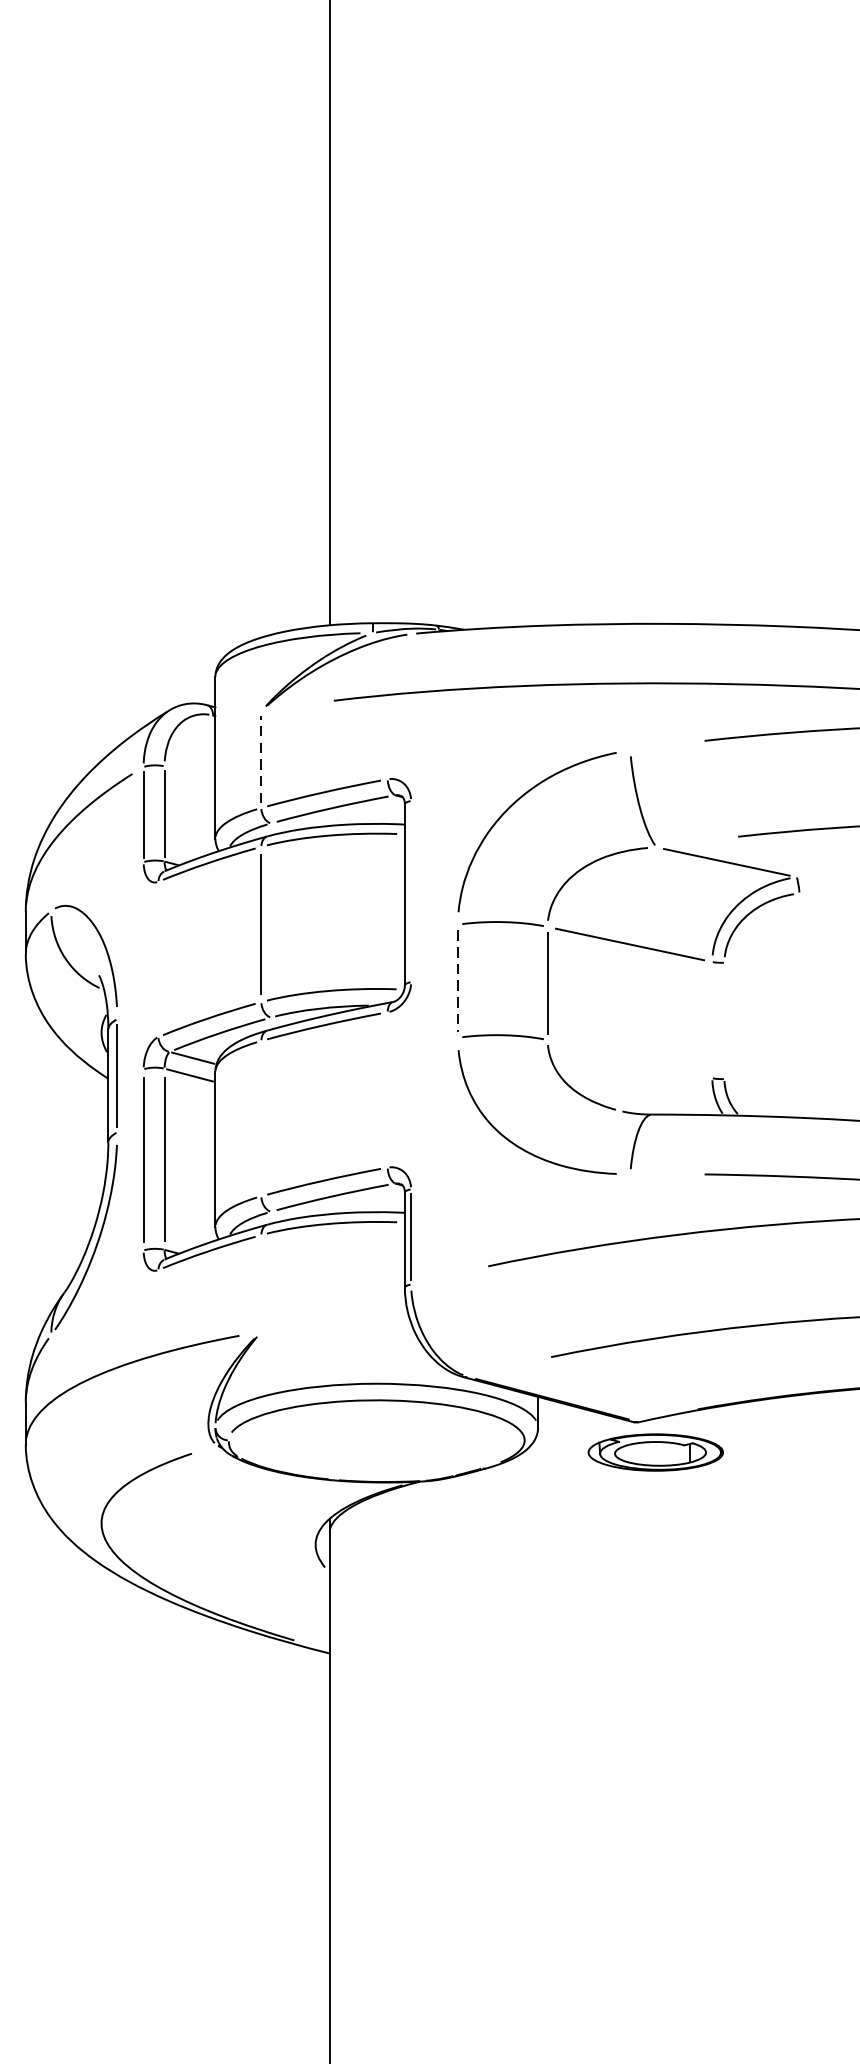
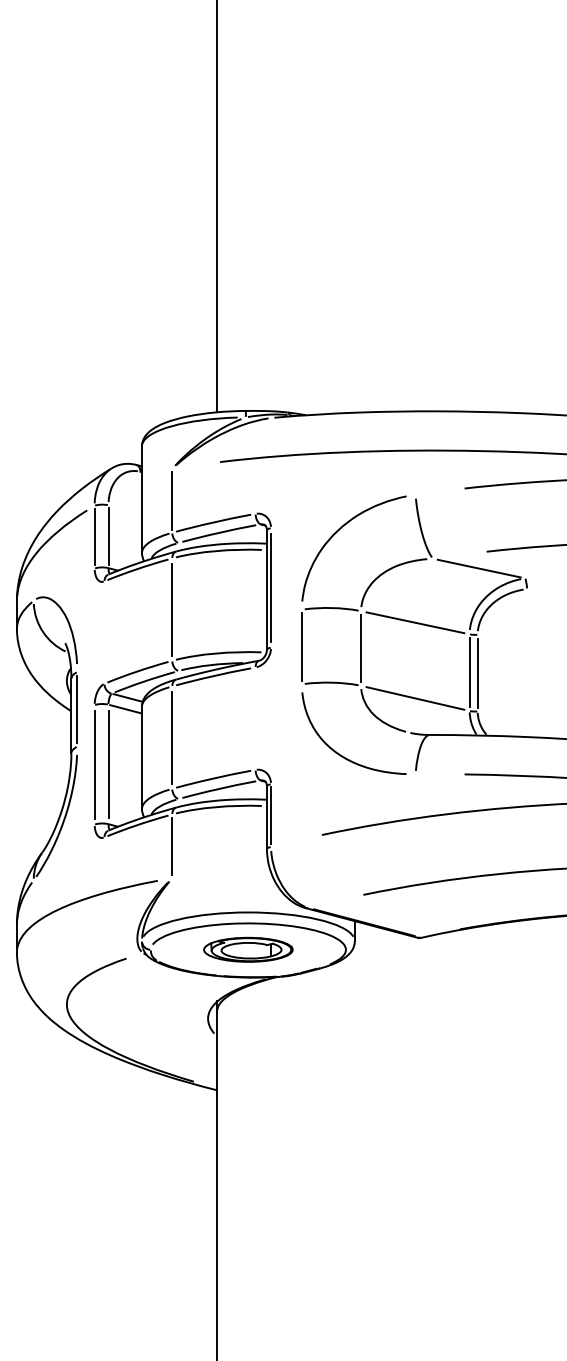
line: (261, 759) -> (172, 500), dashed -> solid
line: (411, 890) -> (271, 587), added
line: (457, 981) -> (301, 647), dashed -> solid
line: (712, 1019) -> (469, 672), added
line: (724, 1019) -> (477, 672), added
line: (630, 1059) -> (415, 698), added
line: (261, 1118) -> (172, 737), added
line: (261, 1283) -> (172, 846), added
part: (655, 1452) -> (248, 949), moved

